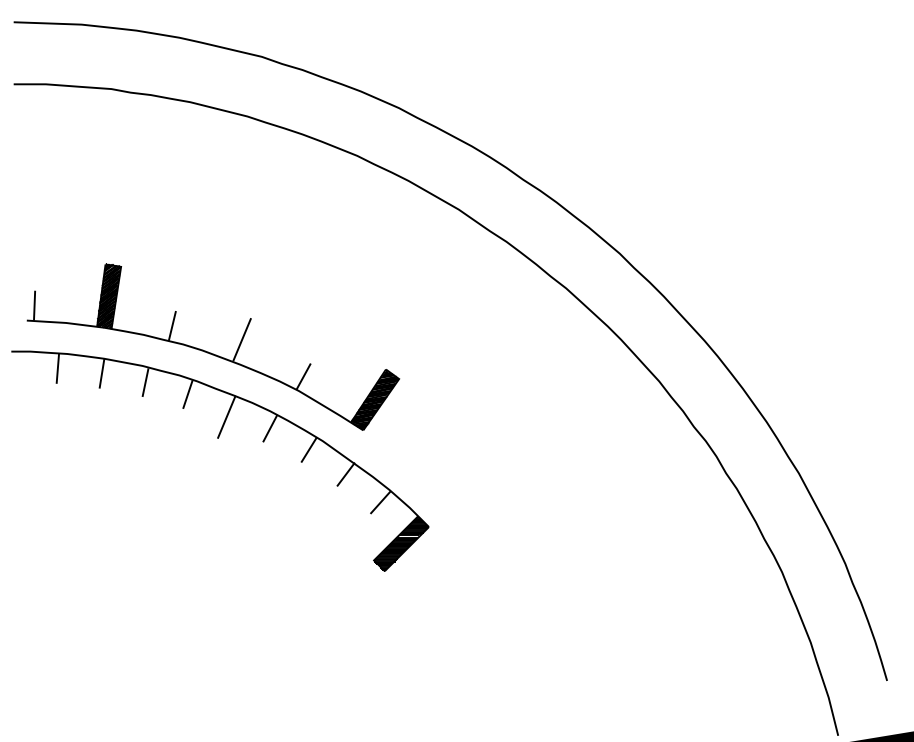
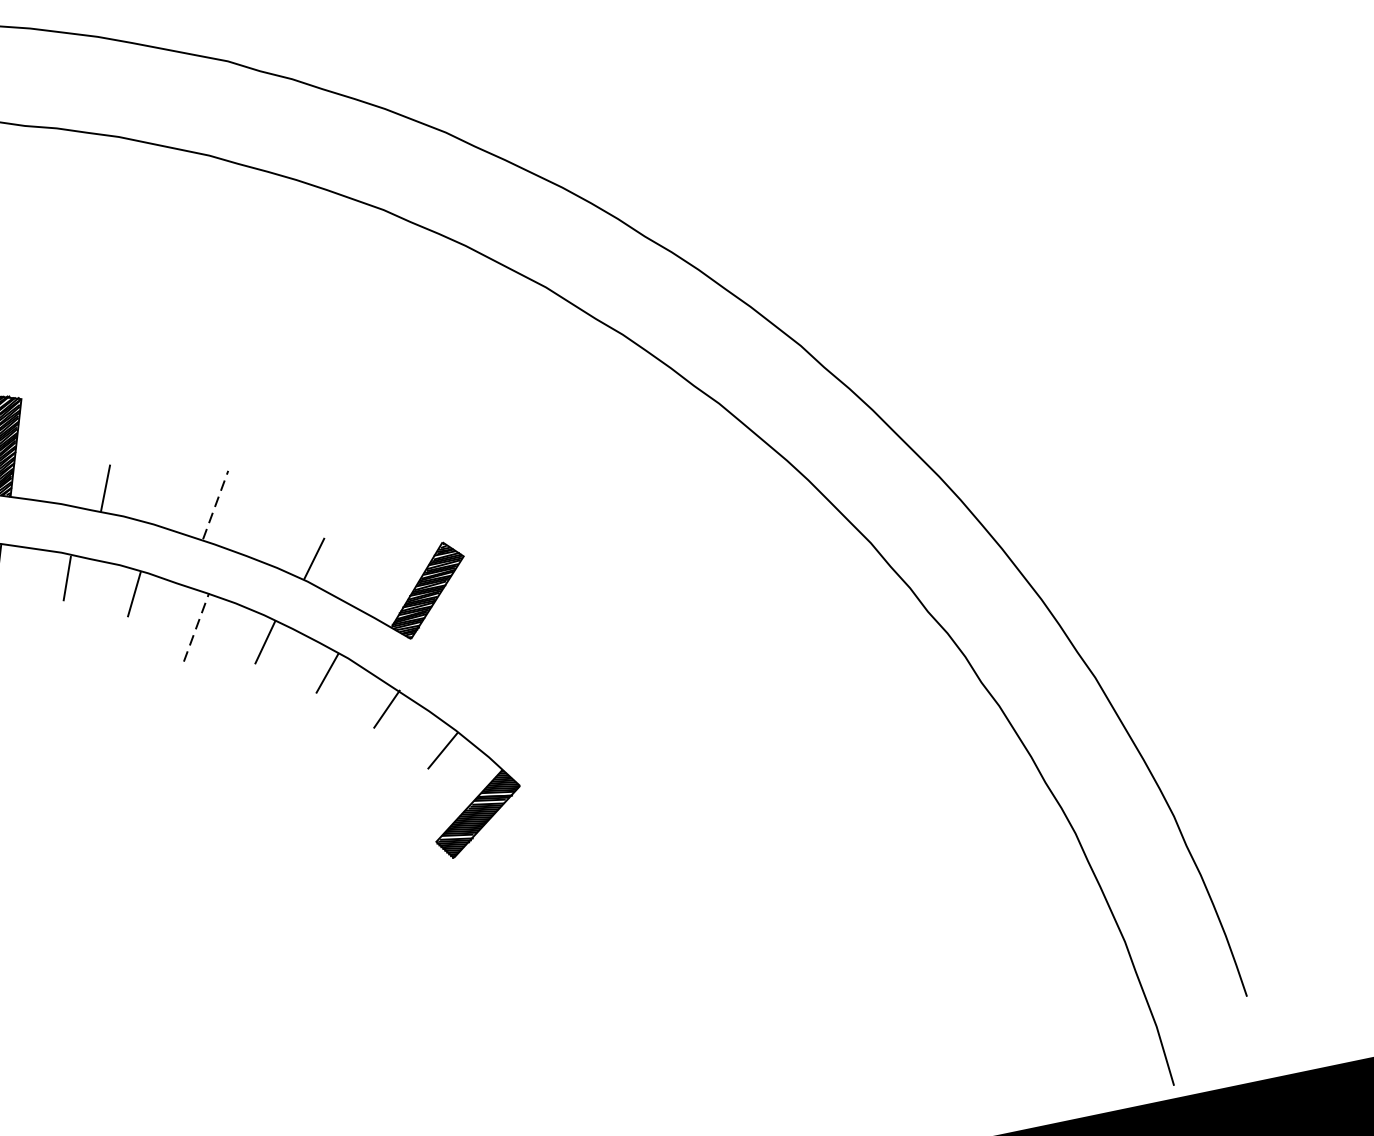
line: (242, 339) -> (216, 504), solid -> dashed
line: (226, 416) -> (196, 626), solid -> dashed

